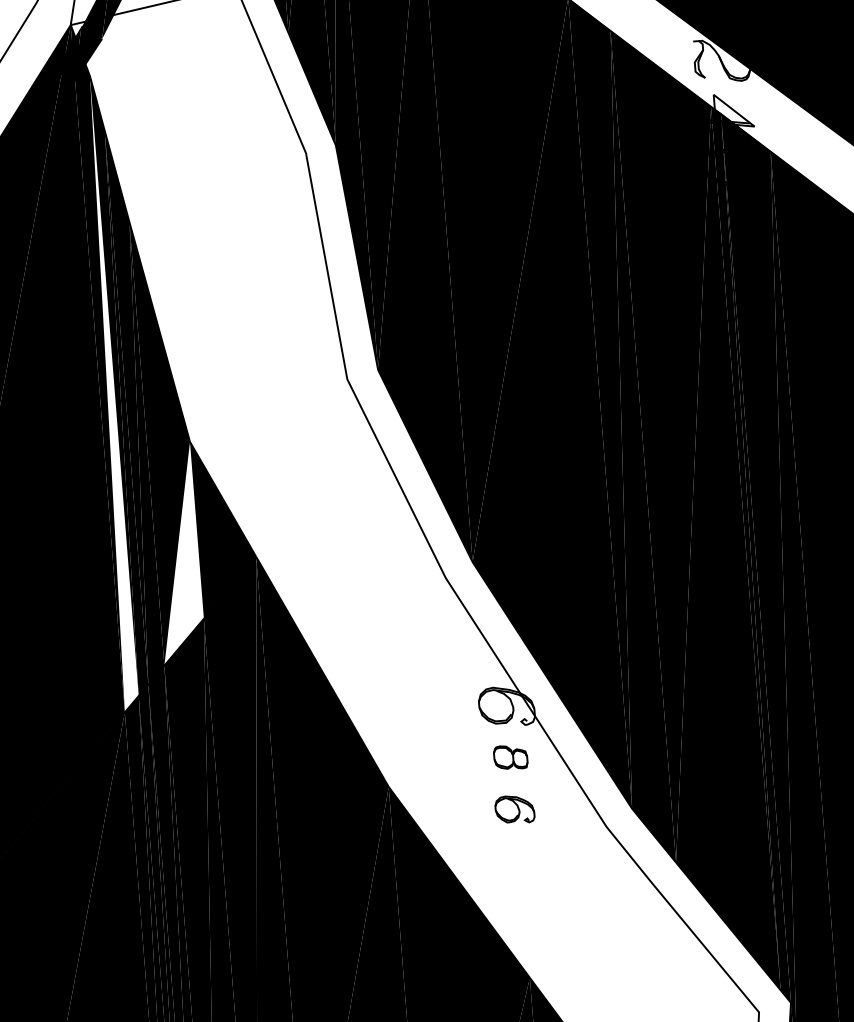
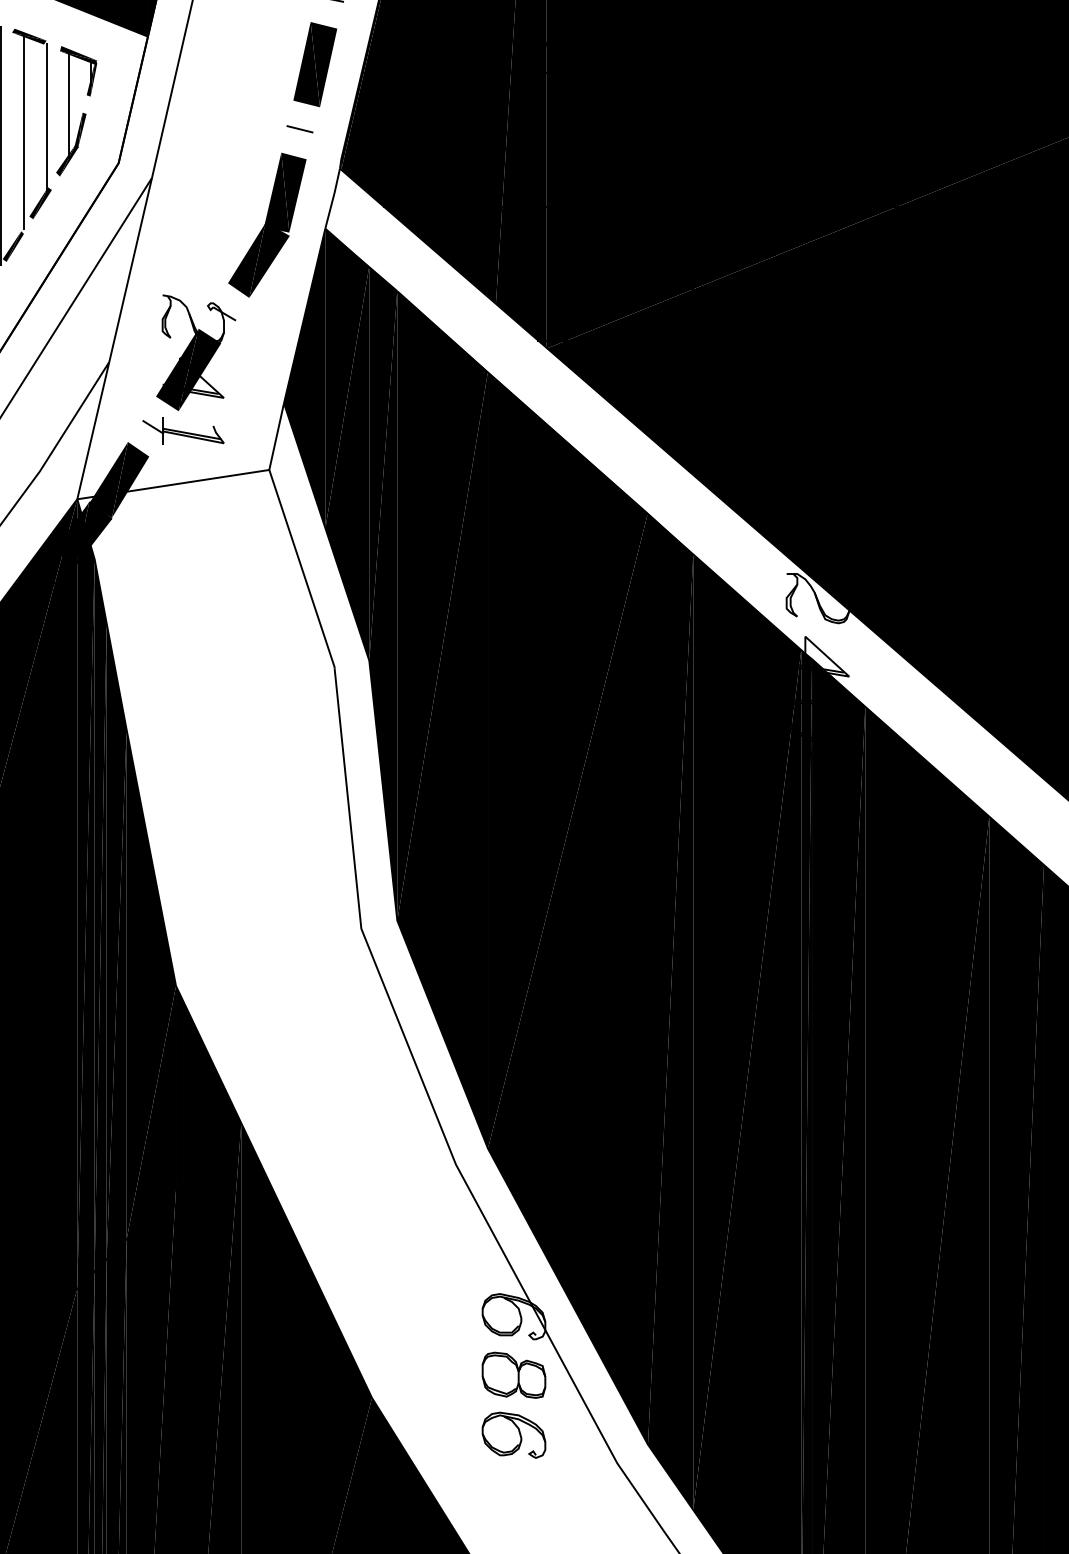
fill: (106, 393) -> (85, 923), added
fill: (177, 553) -> (151, 1112), added
part: (510, 756) -> (513, 1374), size x1.67
part: (514, 809) -> (513, 1434), size x1.43

